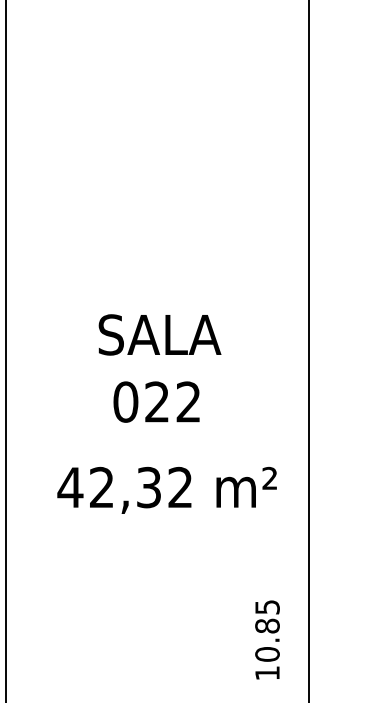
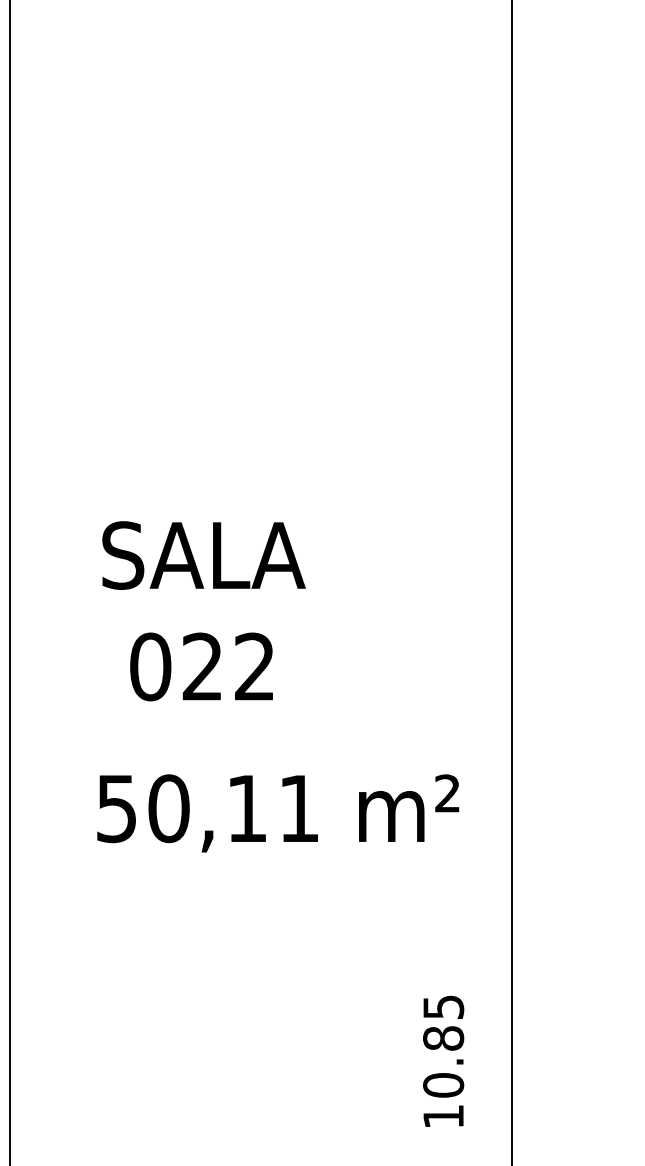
text: (159, 334) -> (203, 554), moved
text: (156, 401) -> (201, 665), moved
text: (124, 487) -> (206, 808), 42,32 -> 50,11

